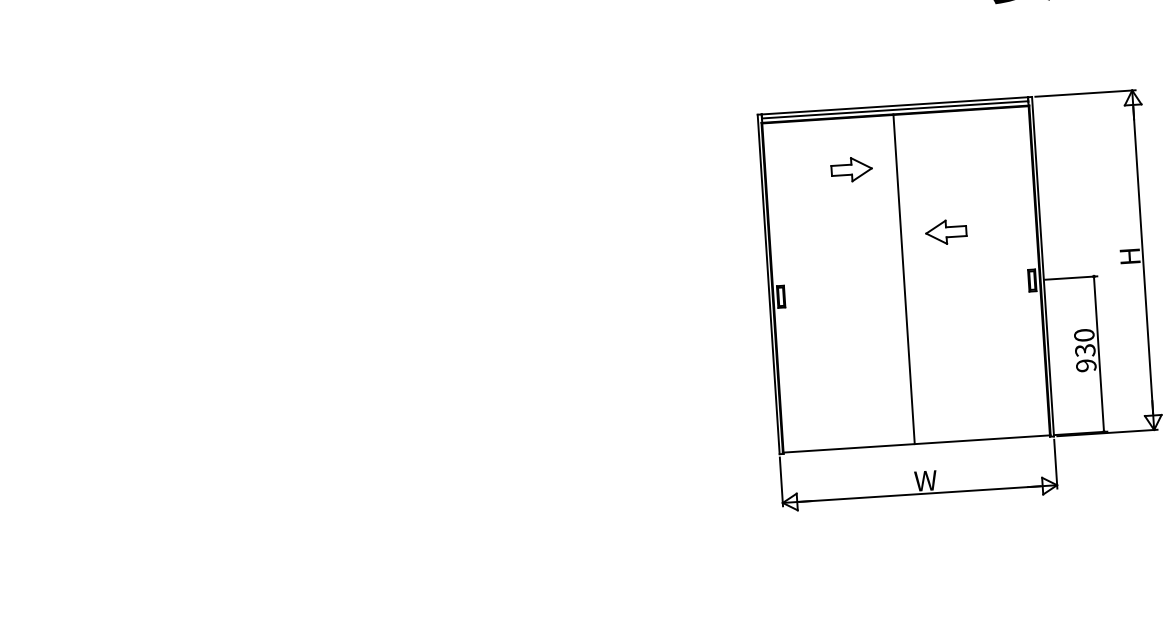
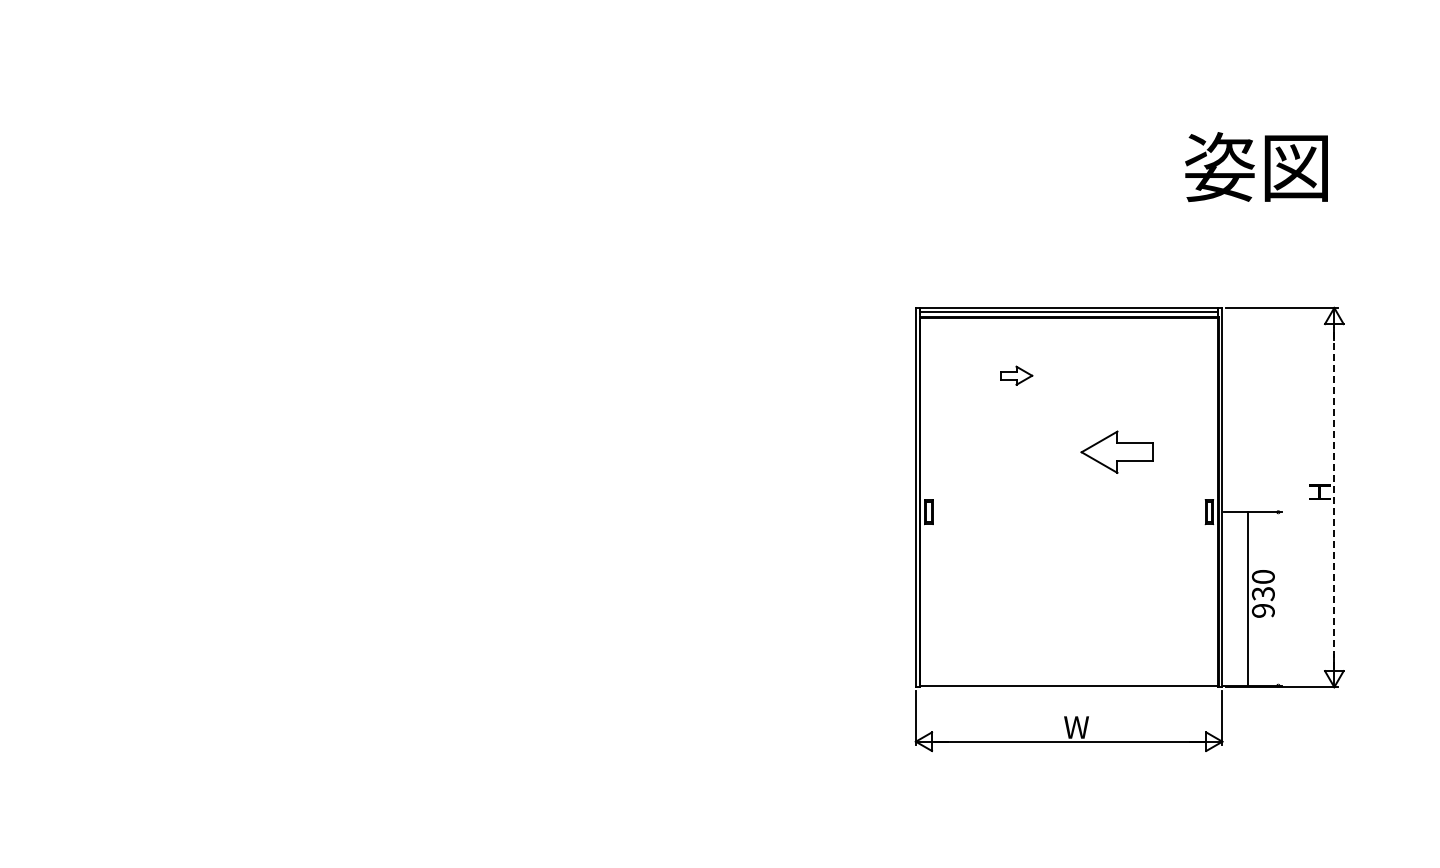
part: (851, 169) -> (1016, 375), size x0.7
part: (945, 232) -> (1116, 452), size x1.6
line: (1143, 260) -> (1334, 497), solid -> dashed
line: (903, 279) -> (1066, 501), removed
line: (1099, 353) -> (1248, 598), moved

